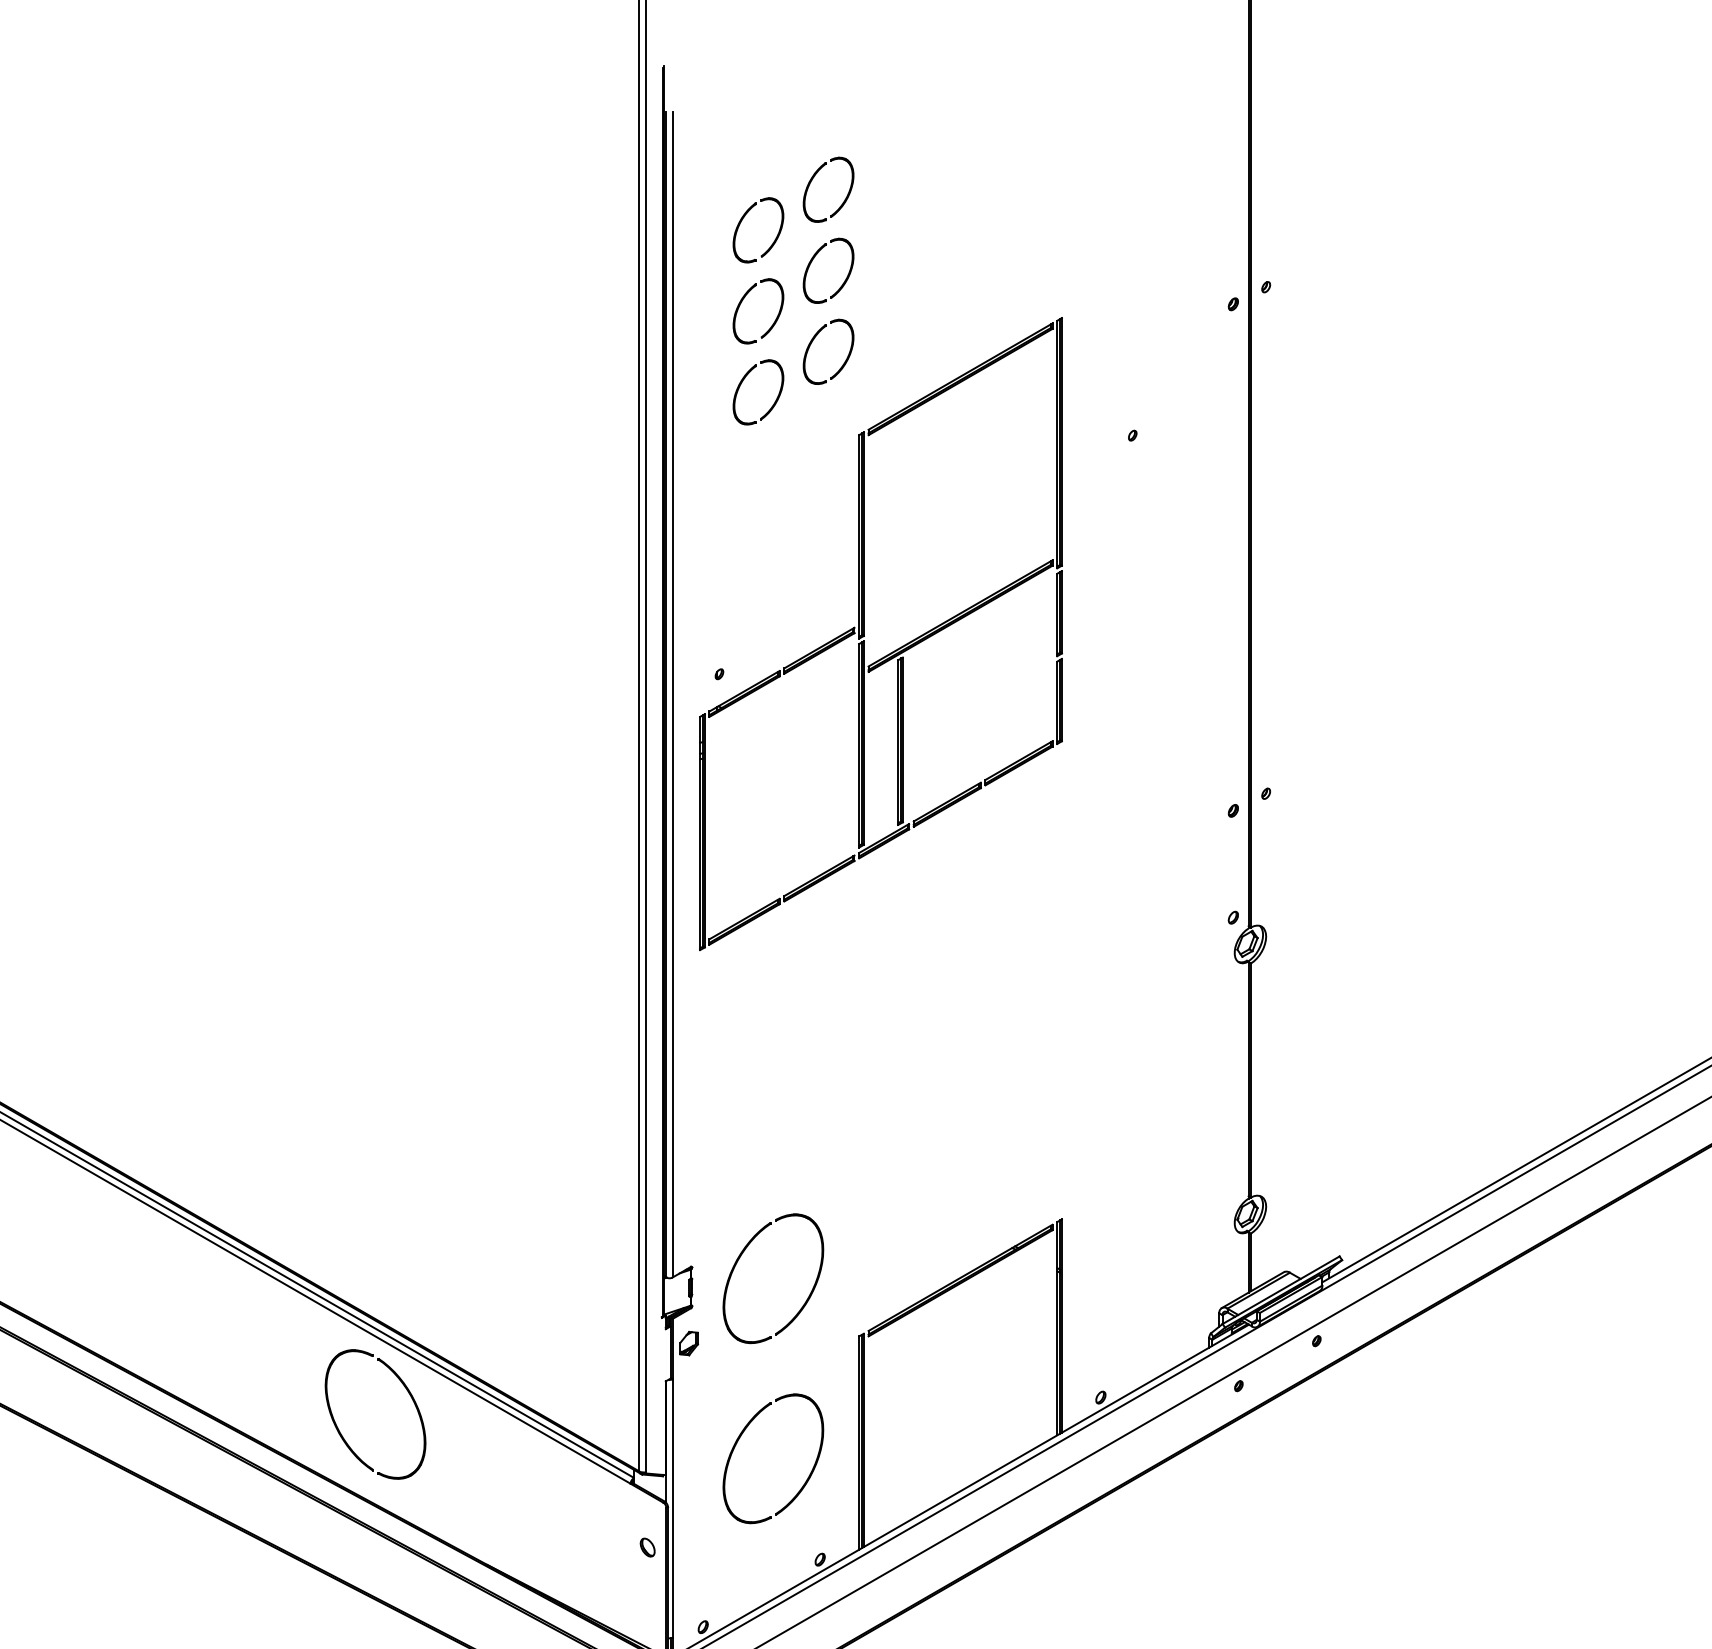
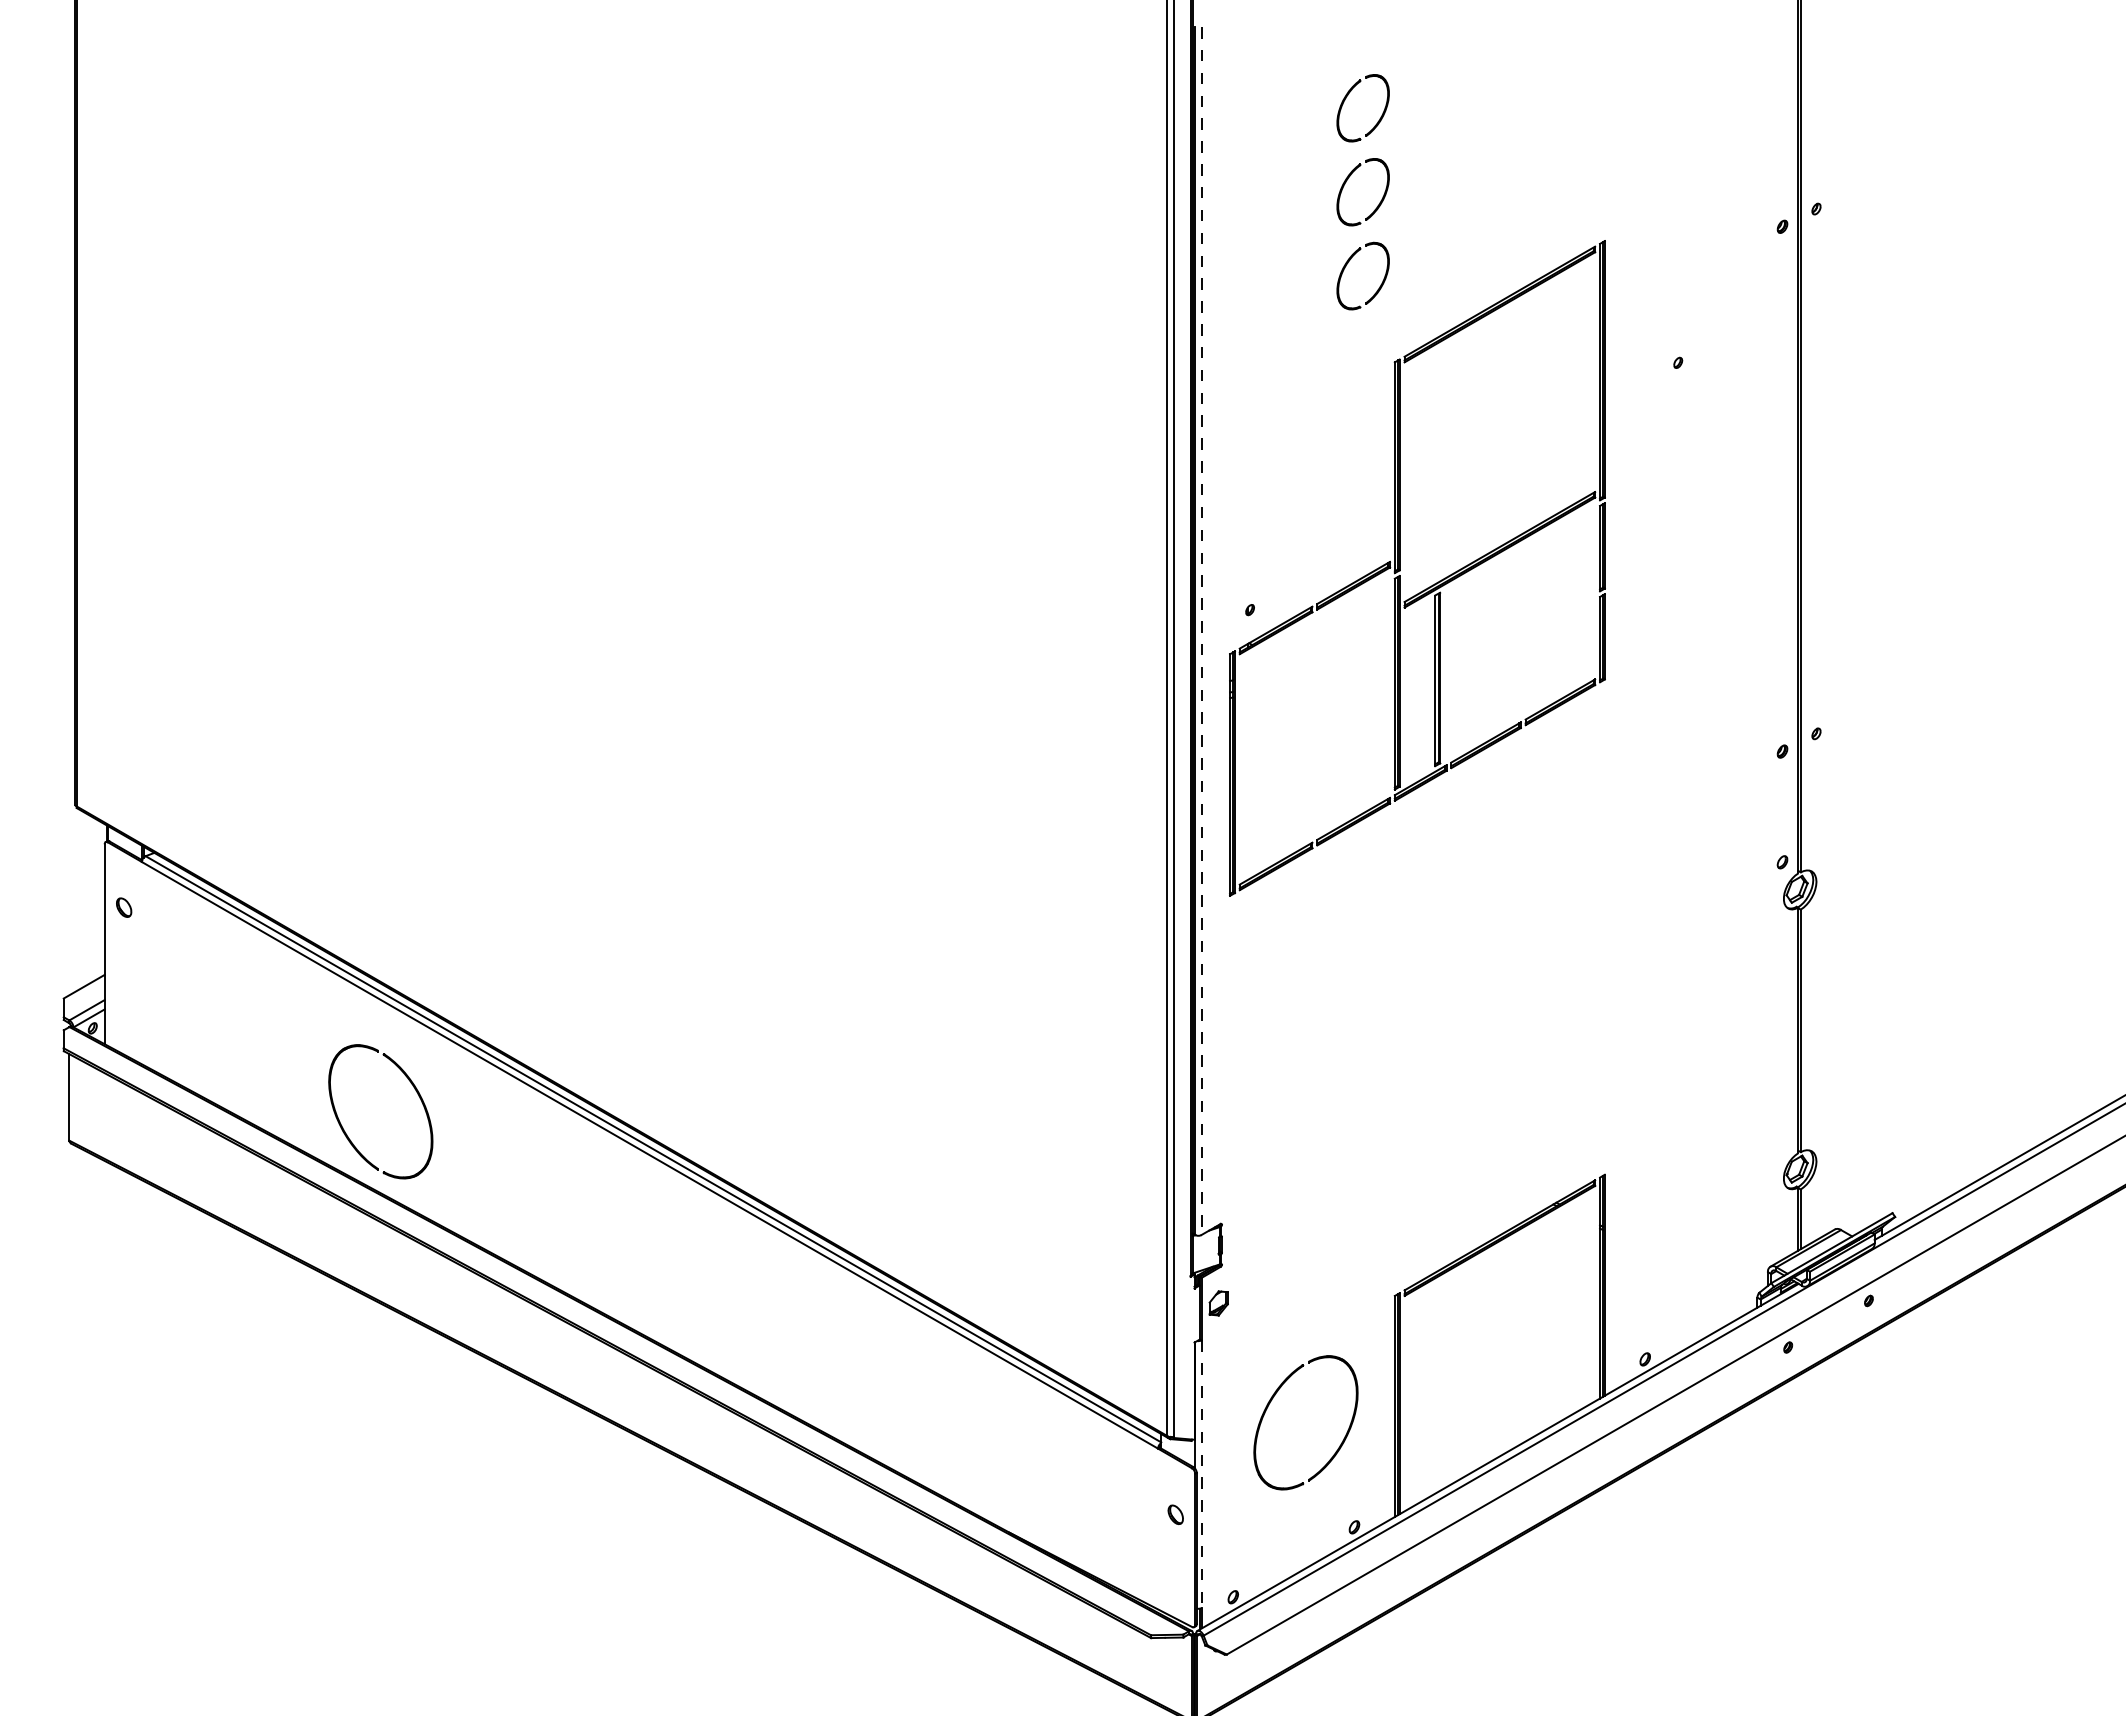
part: (772, 242) -> (1305, 162), removed
part: (743, 301) -> (1274, 223), removed
part: (743, 382) -> (1274, 307), removed
line: (672, 694) -> (1201, 631), solid -> dashed
part: (740, 1258) -> (1271, 1215), removed
part: (343, 1436) -> (860, 1399), removed
line: (672, 1508) -> (1201, 1474), solid -> dashed

